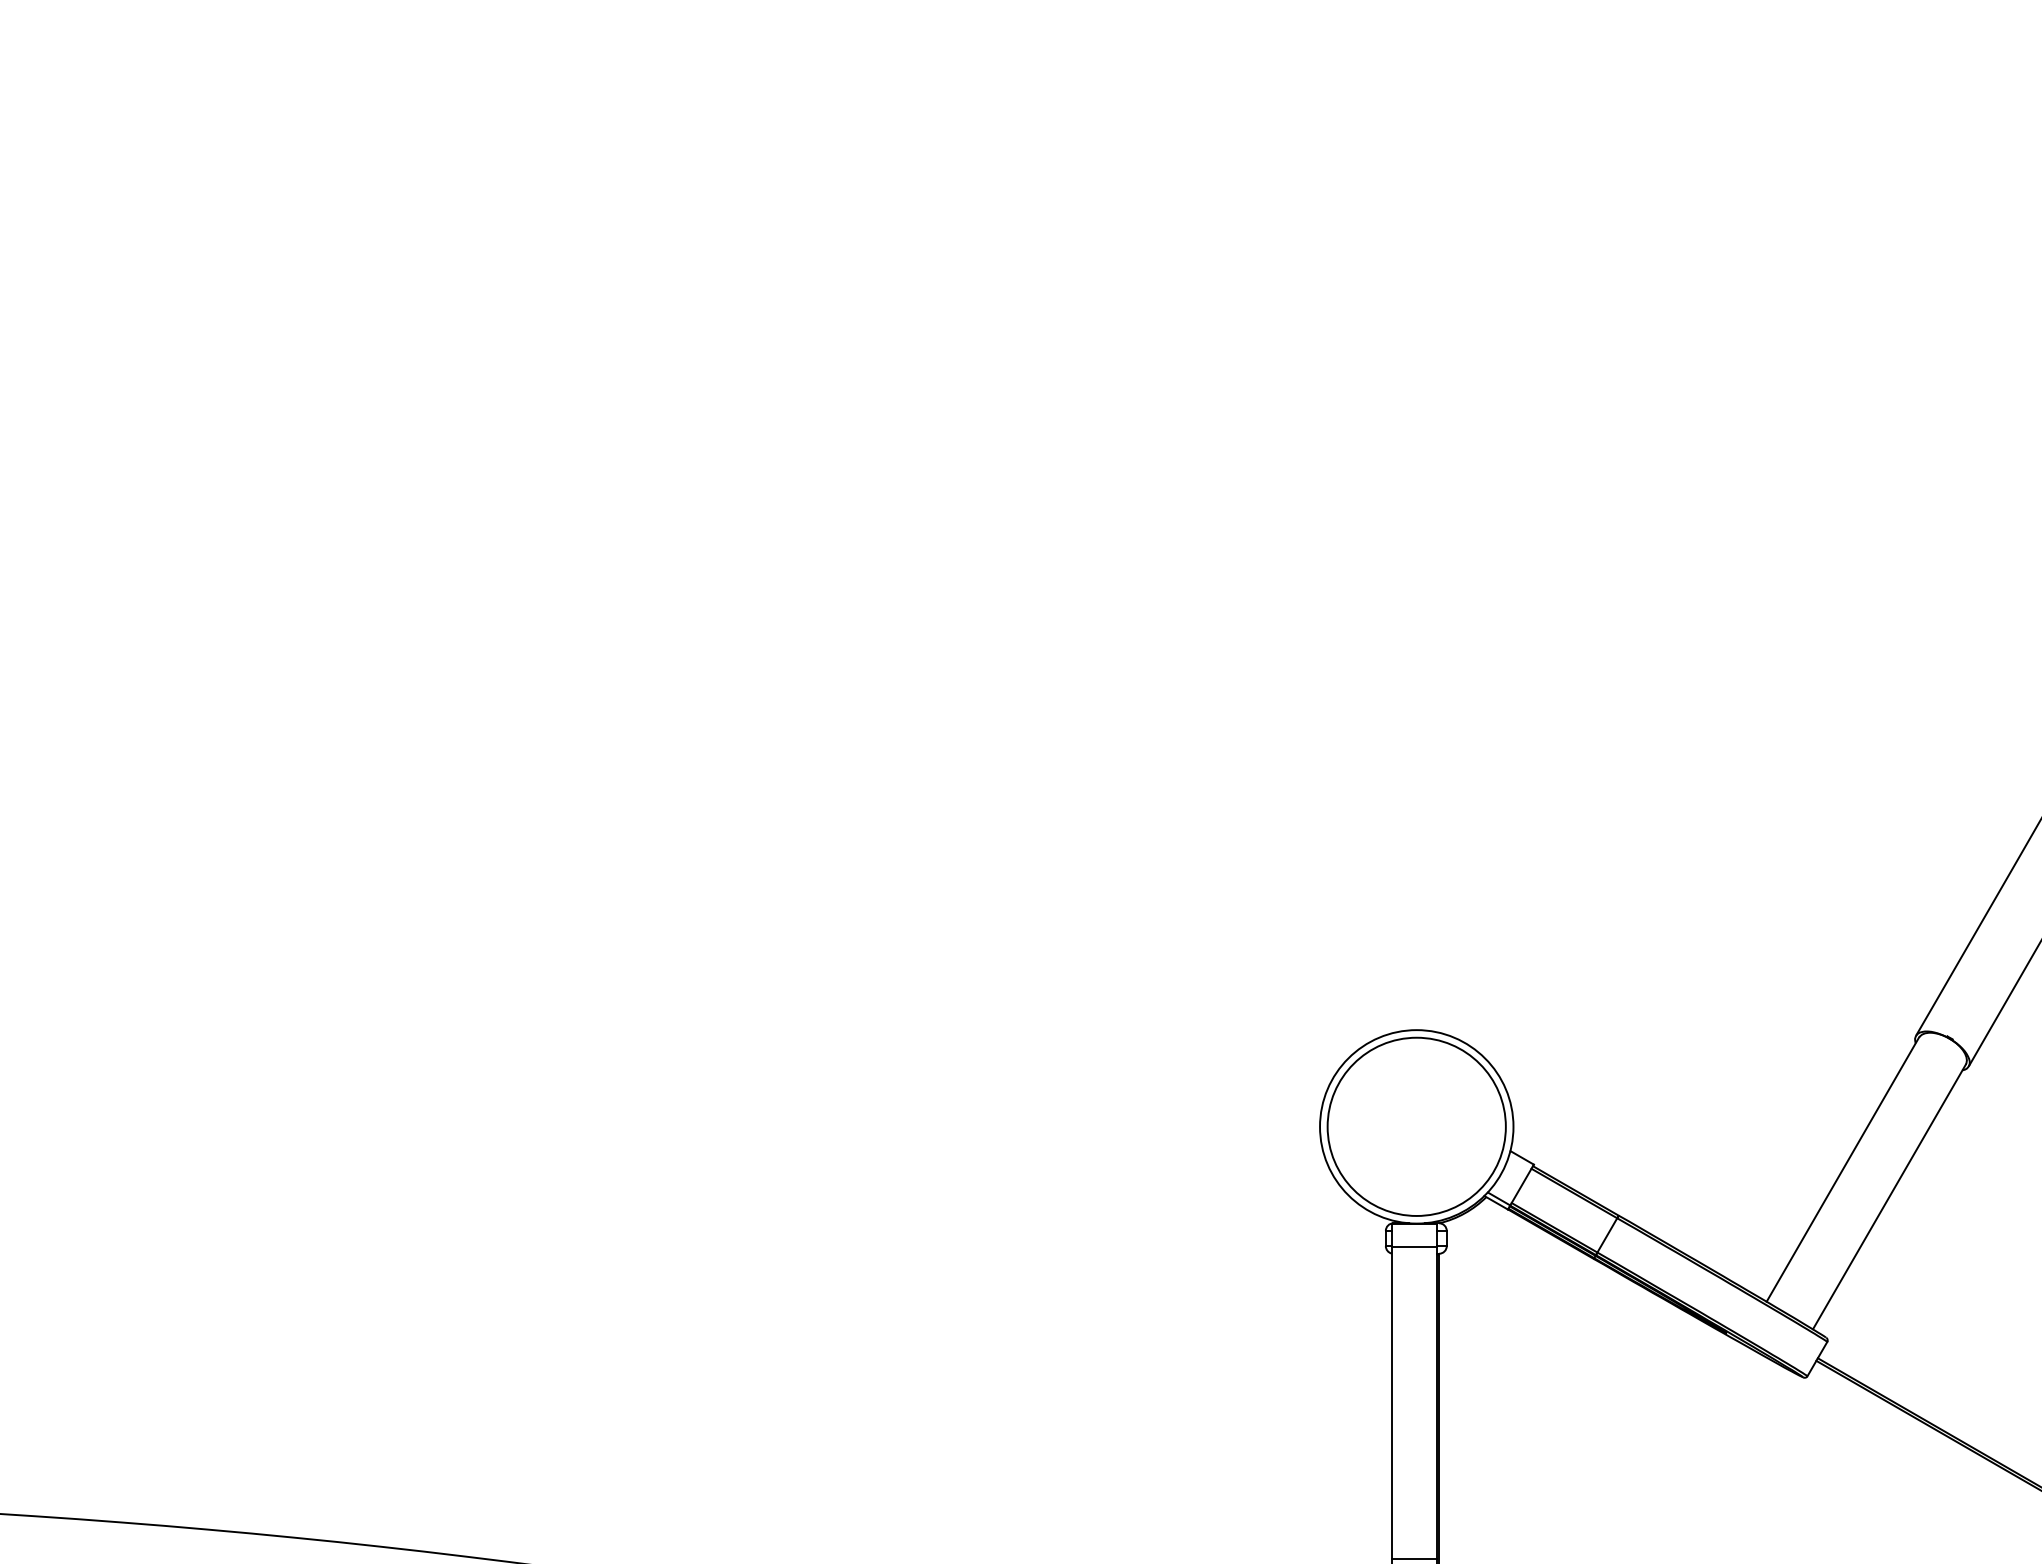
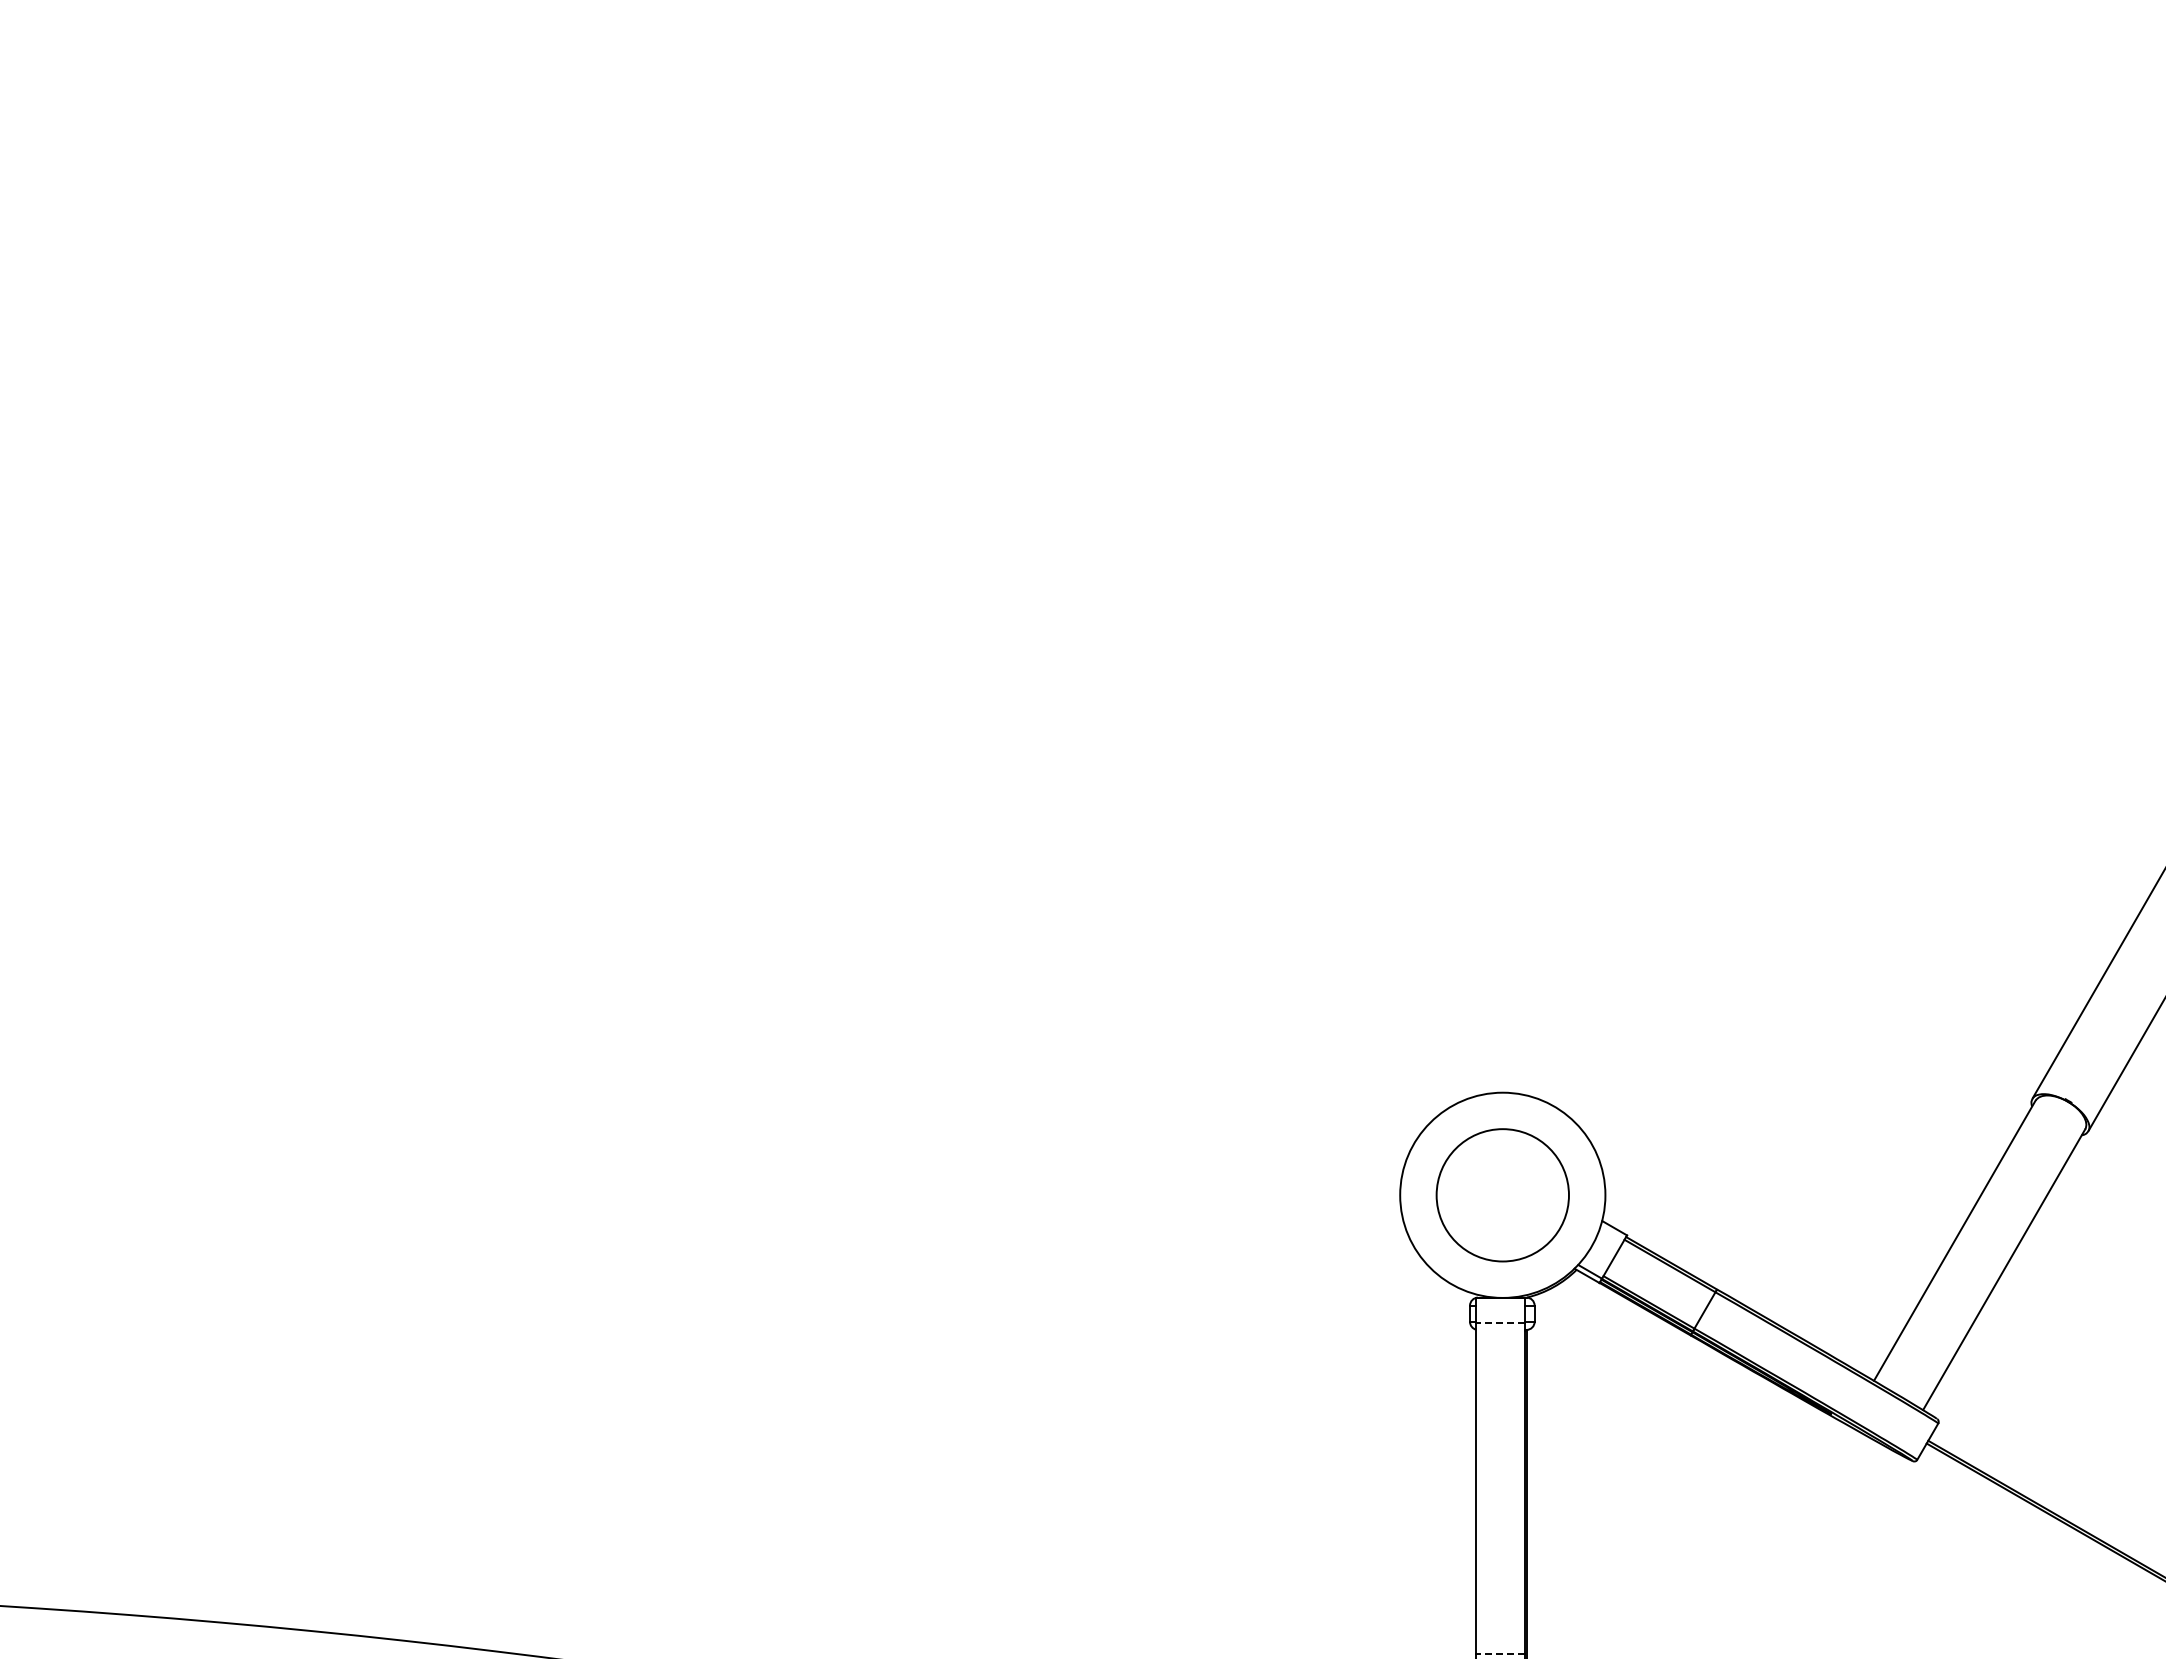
circle: (1416, 1126) -> (1502, 1194), size x0.7
line: (1413, 1246) -> (1499, 1322), solid -> dashed
line: (1413, 1558) -> (1499, 1653), solid -> dashed

